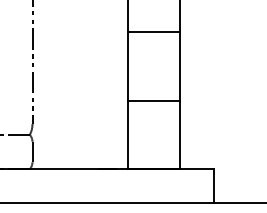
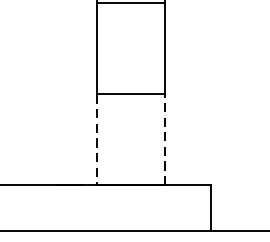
line: (179, 134) -> (164, 139), solid -> dashed
line: (128, 135) -> (97, 140), solid -> dashed

